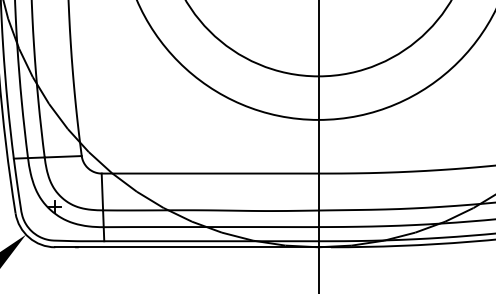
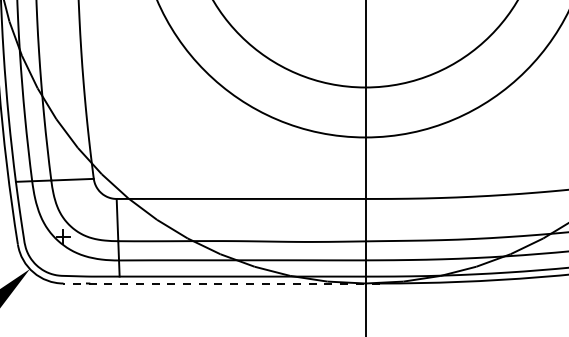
line: (193, 247) -> (221, 283), solid -> dashed

